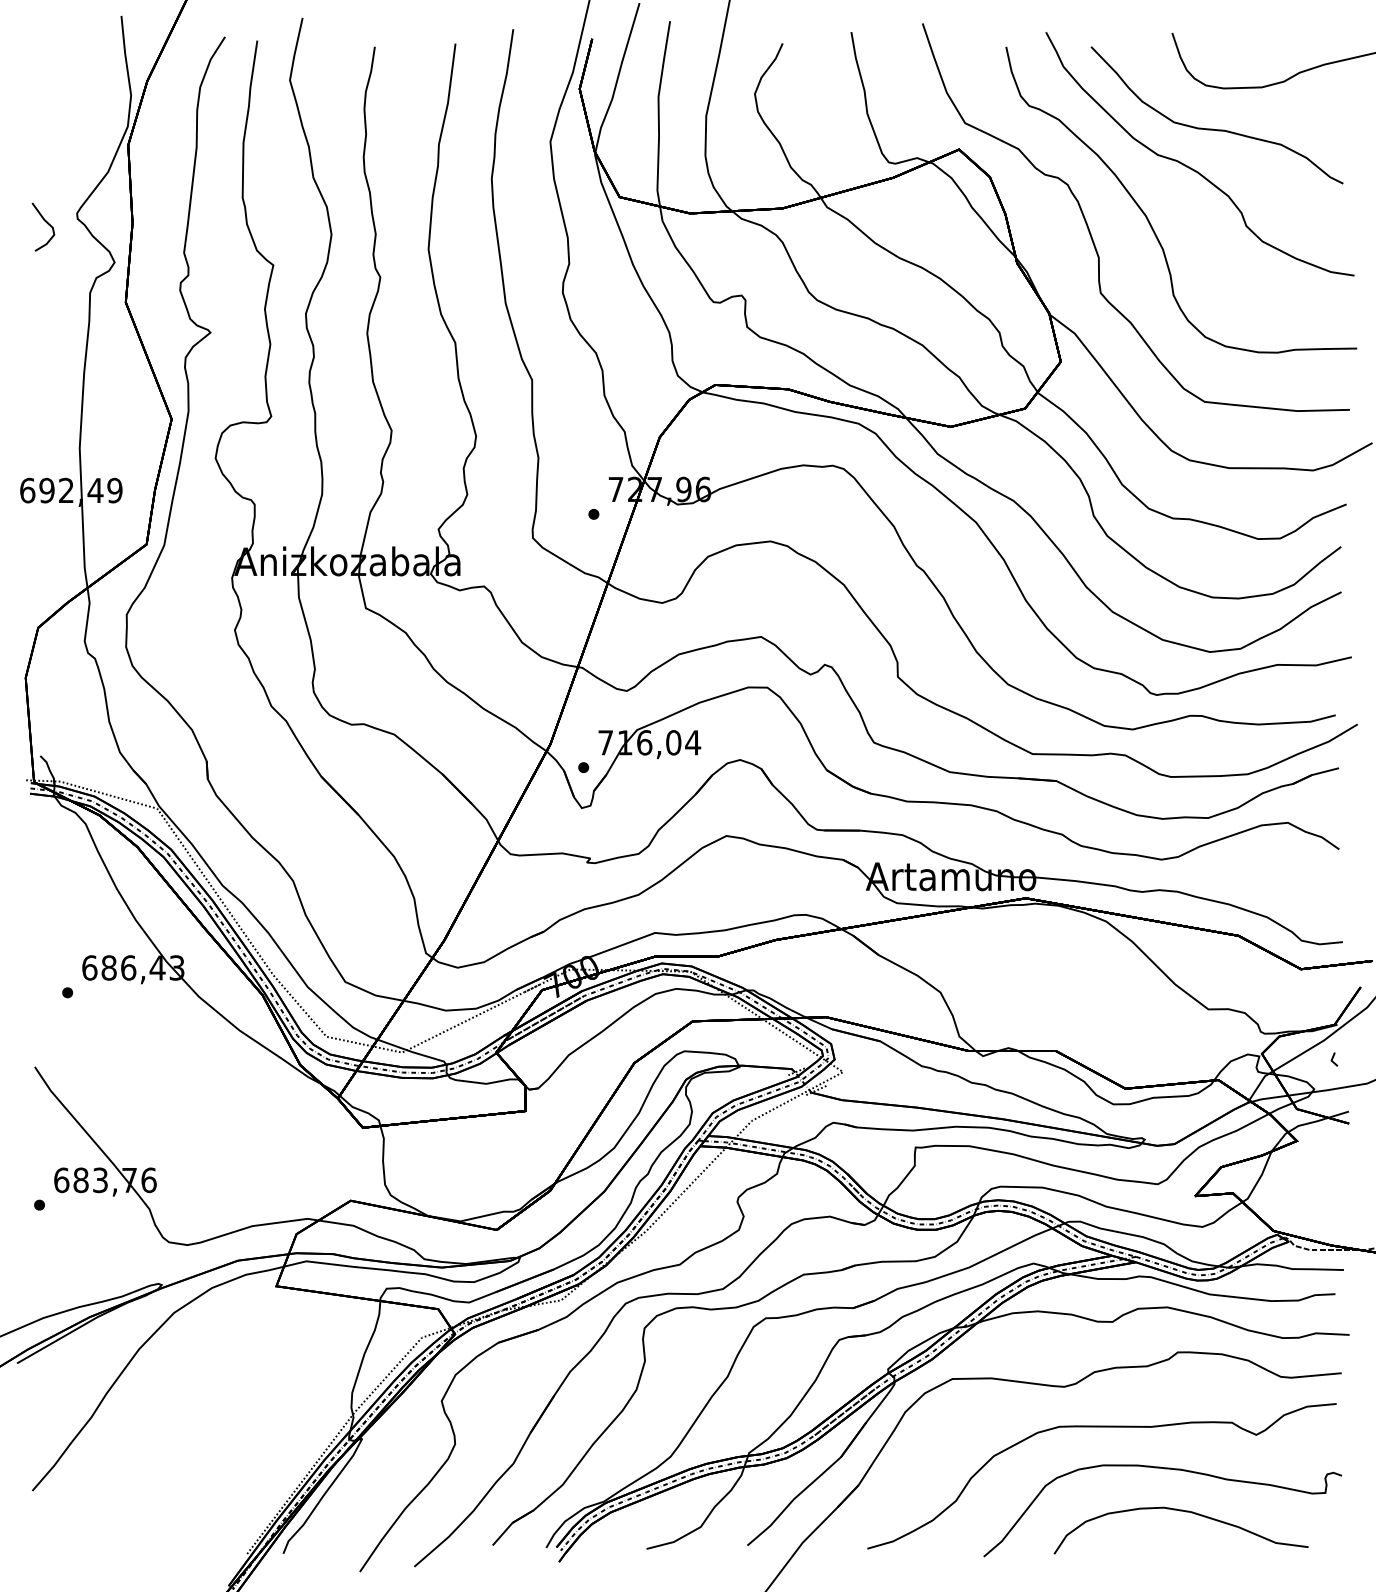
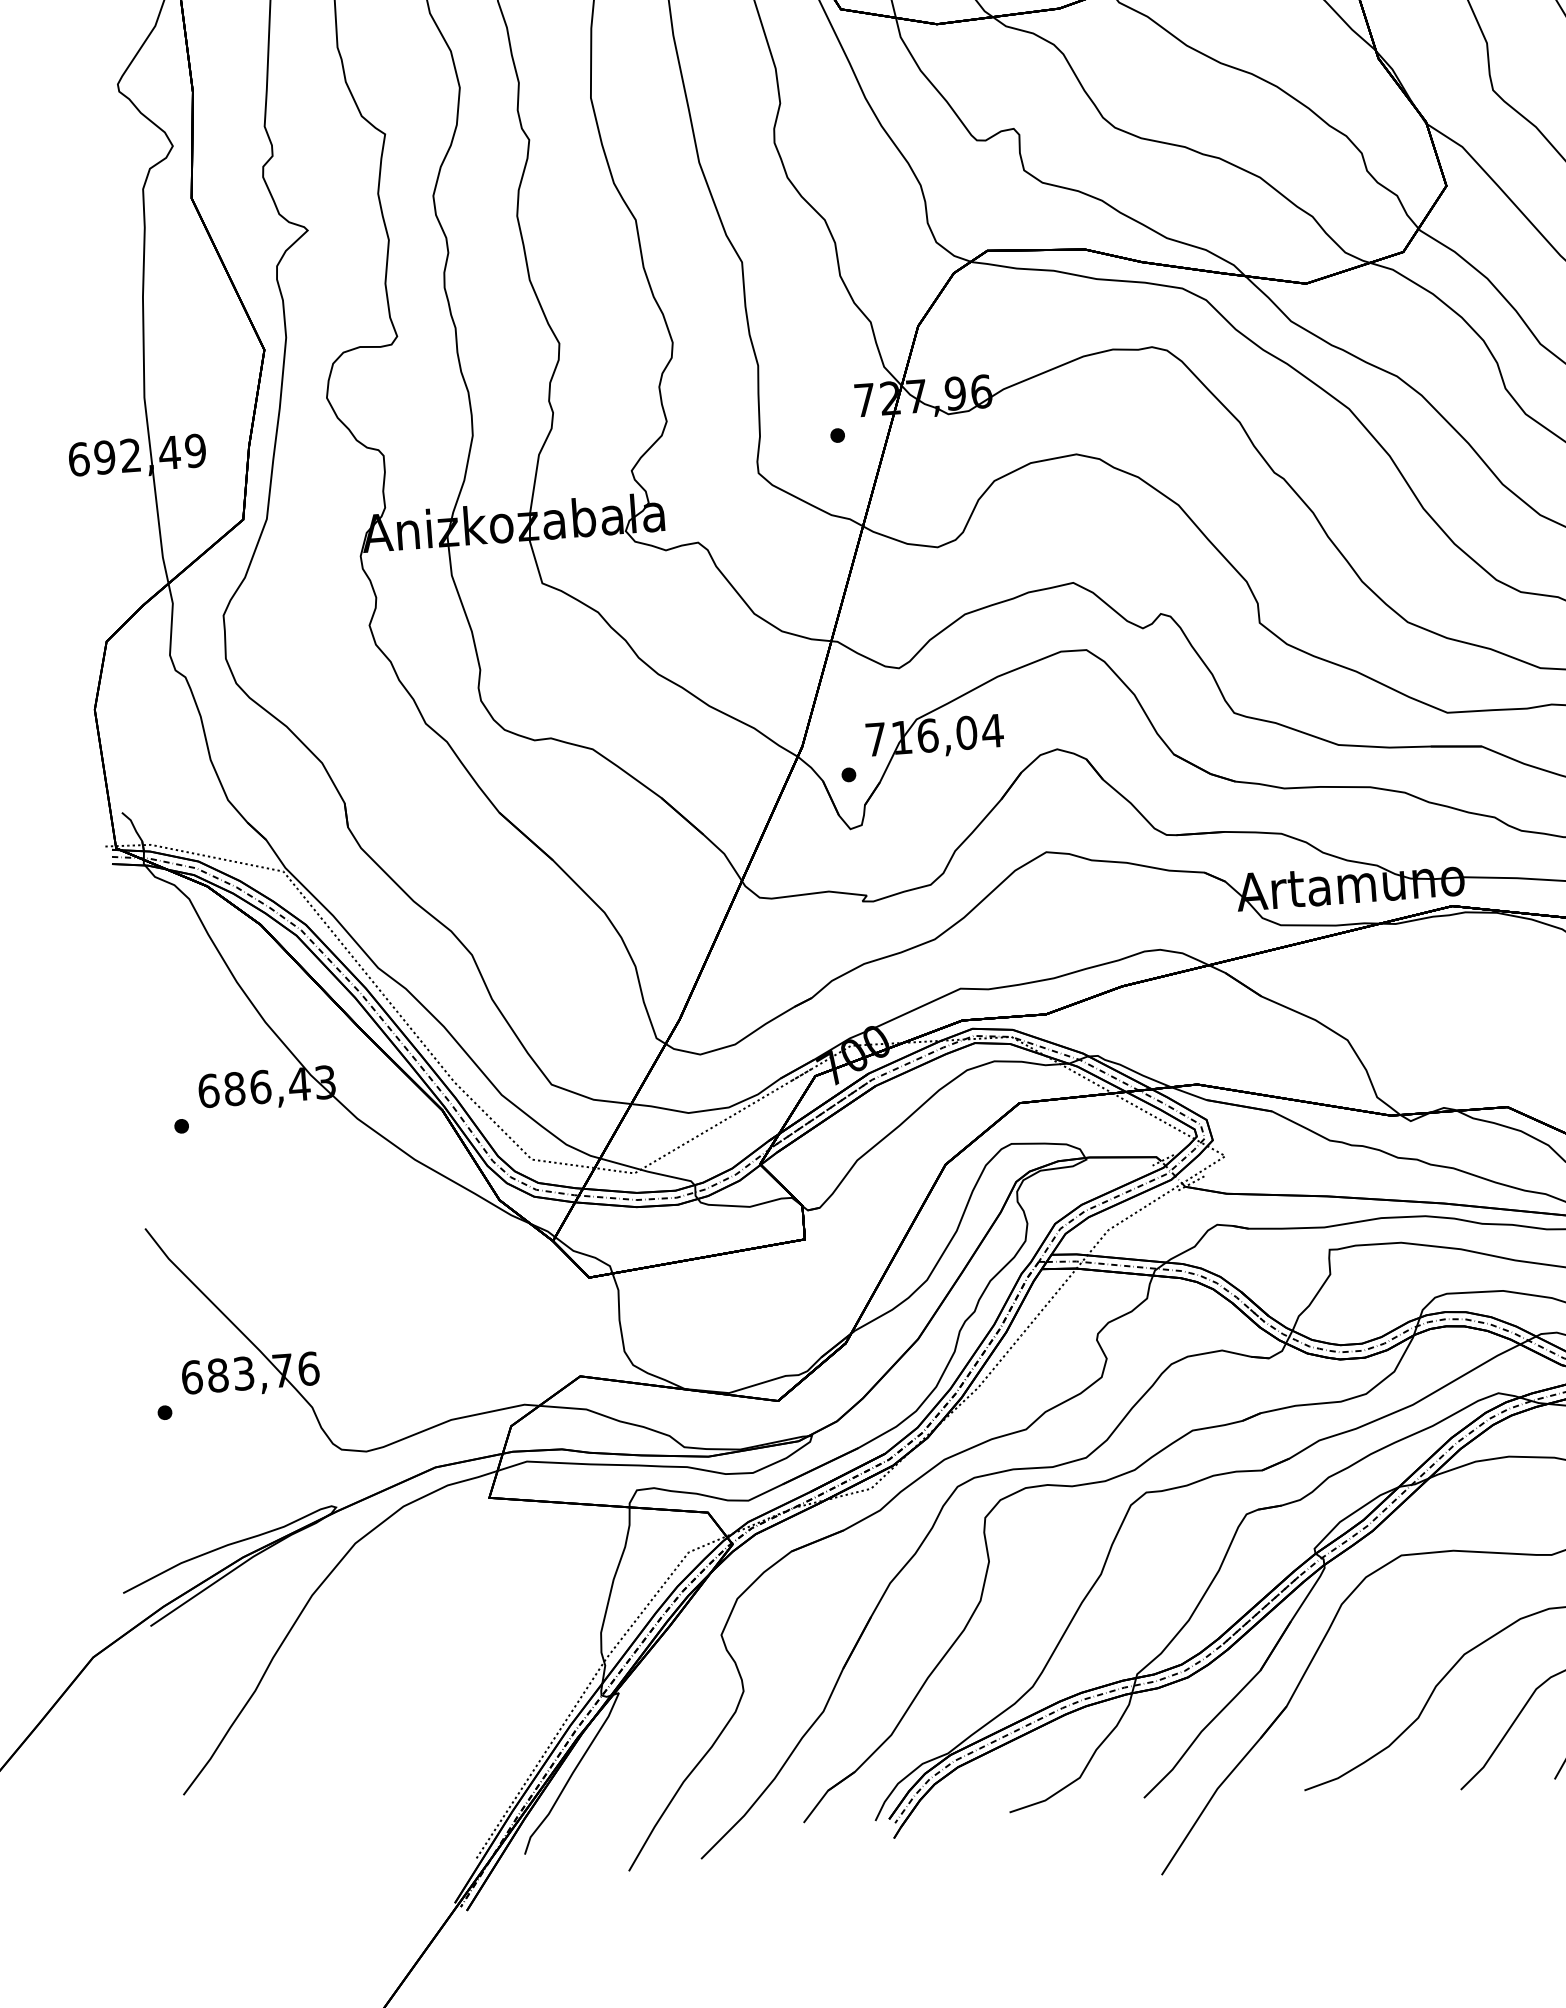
curve: (46, 223) -> (77, 100), removed

